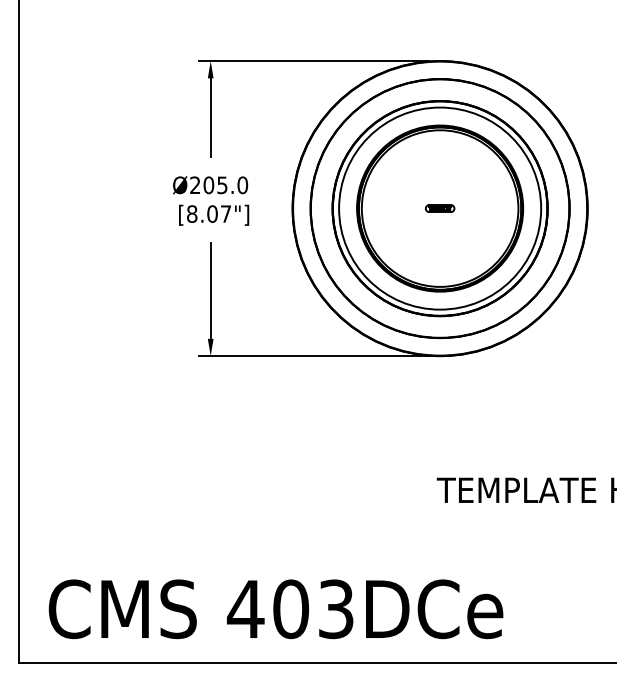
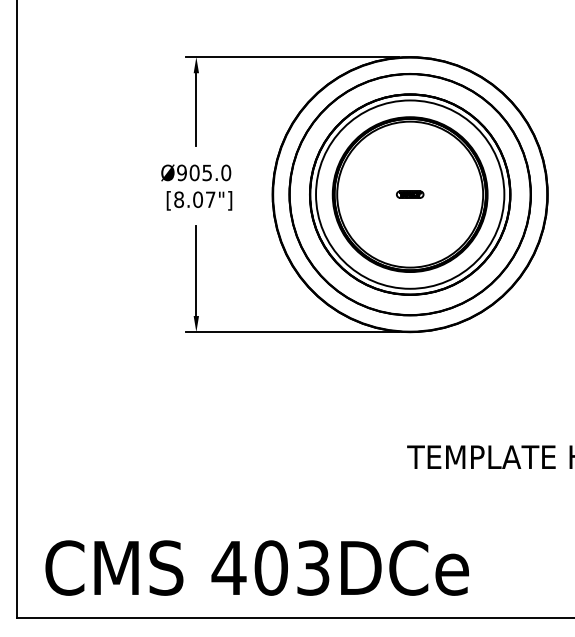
text: (194, 184) -> (181, 172), Ø205.0 -> Ø905.0

